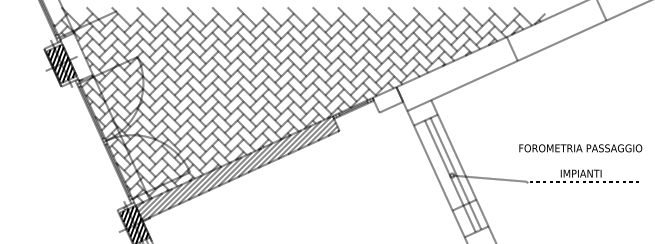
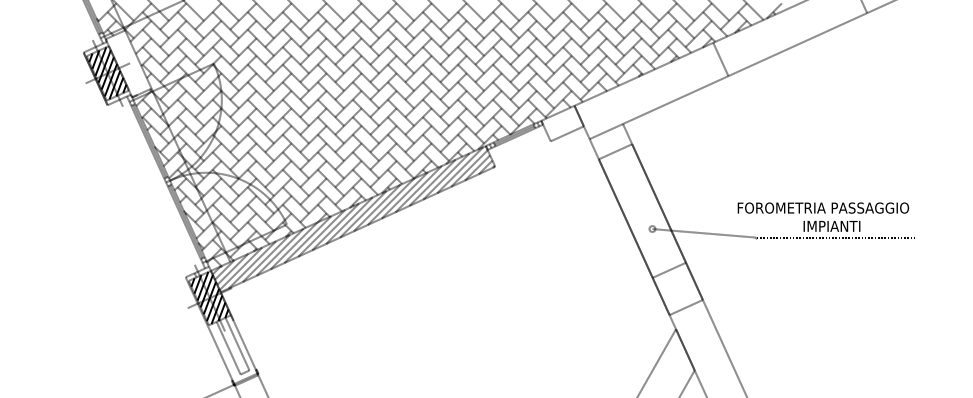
line: (511, 48) -> (720, 59), moved
text: (580, 147) -> (822, 207), moved
line: (455, 173) -> (633, 237), moved
line: (450, 175) -> (667, 221), moved

